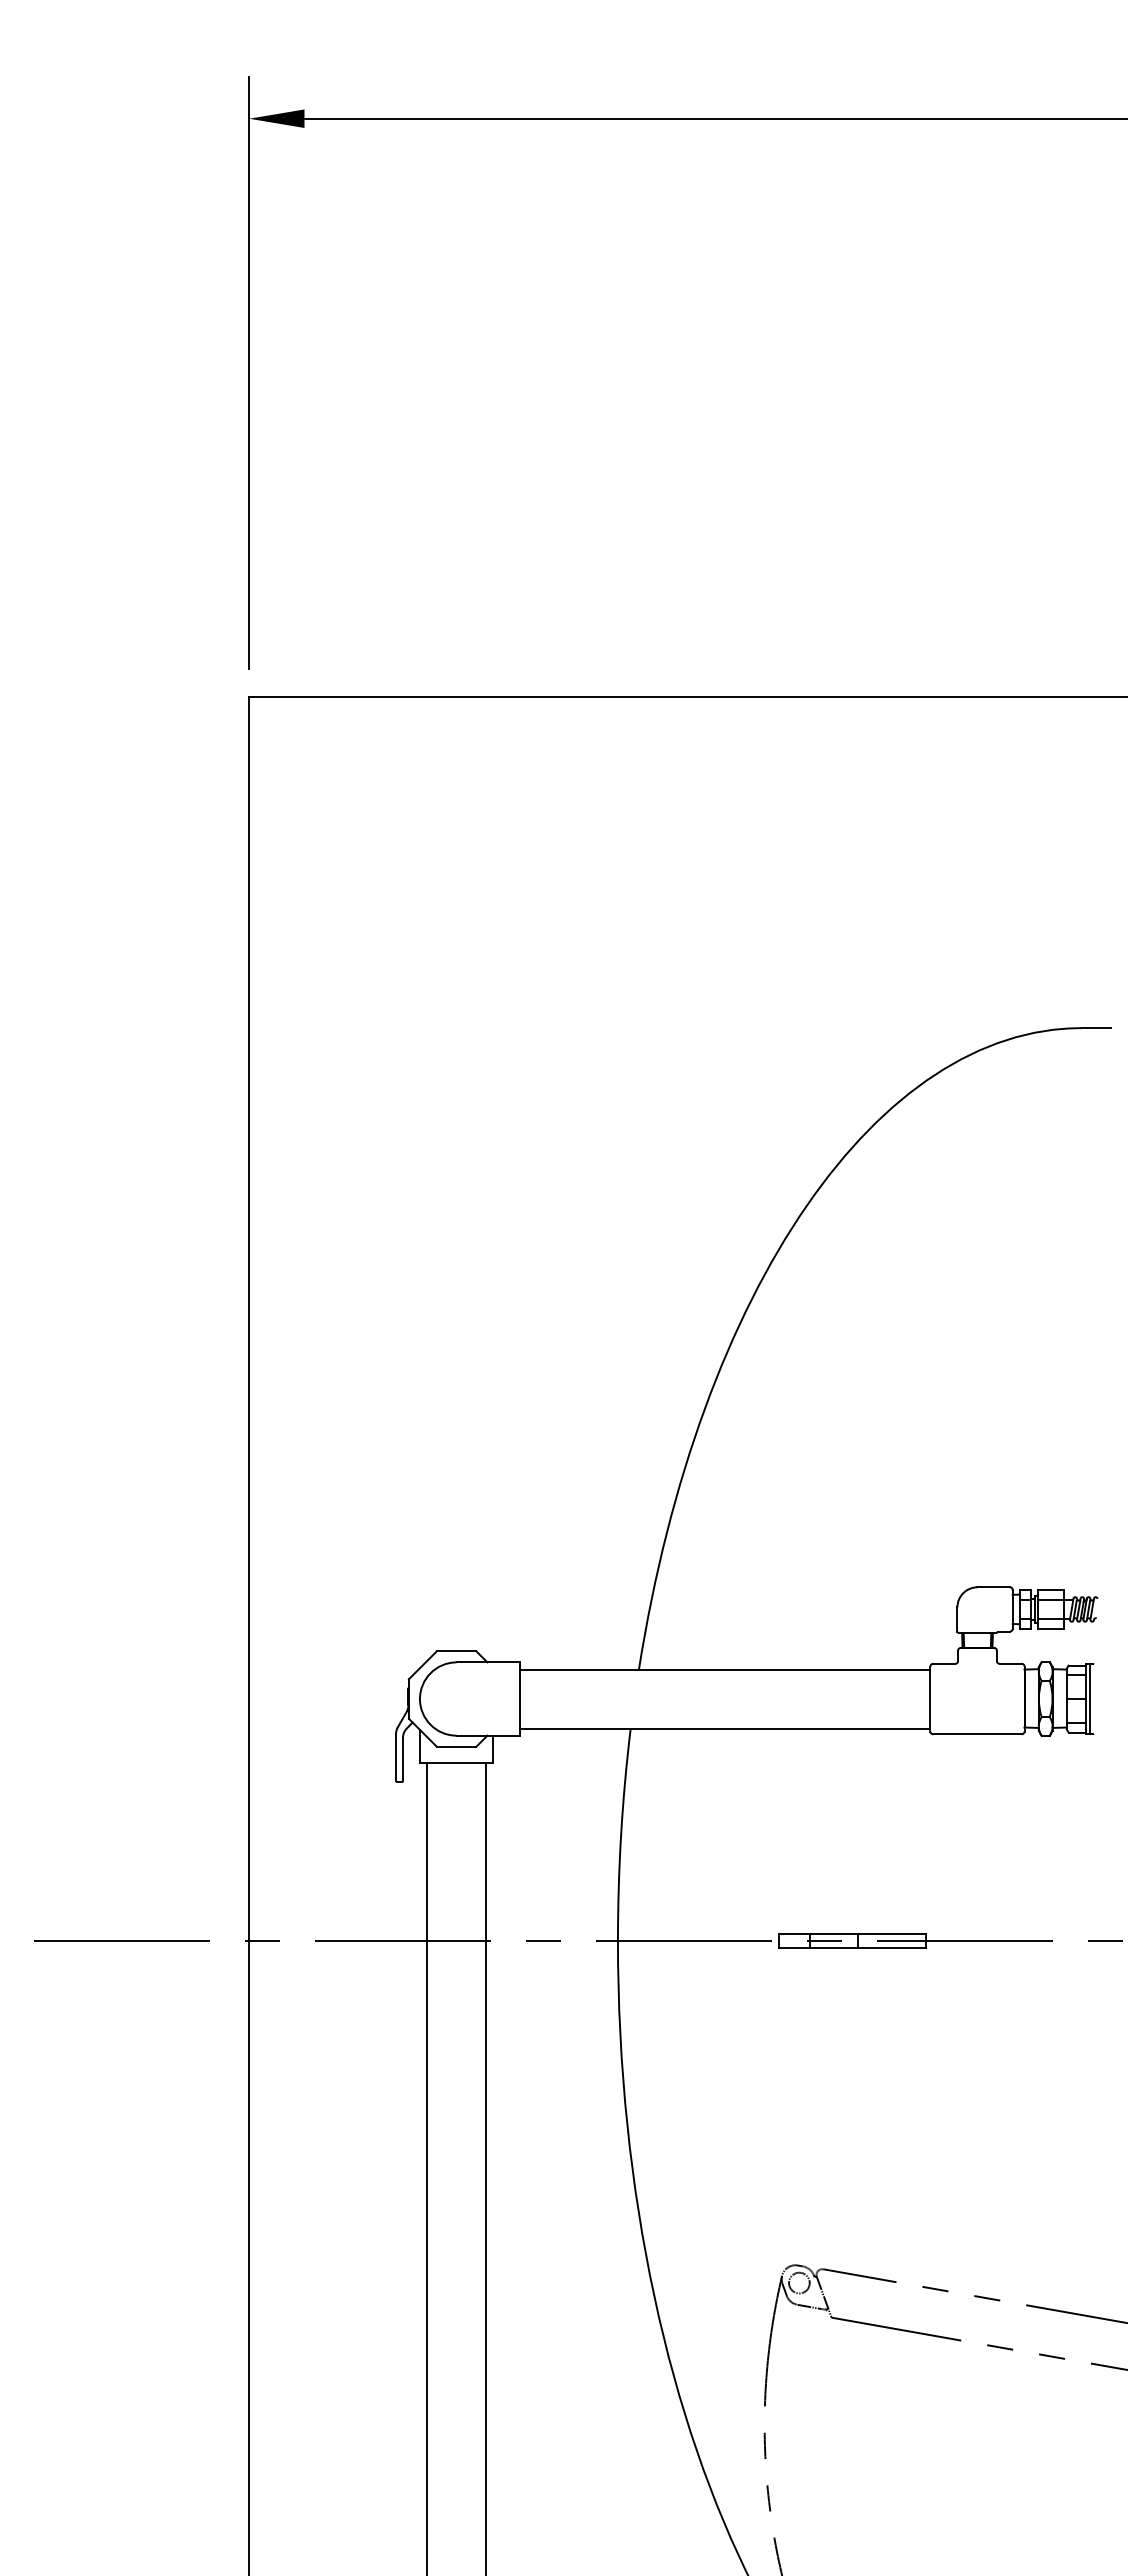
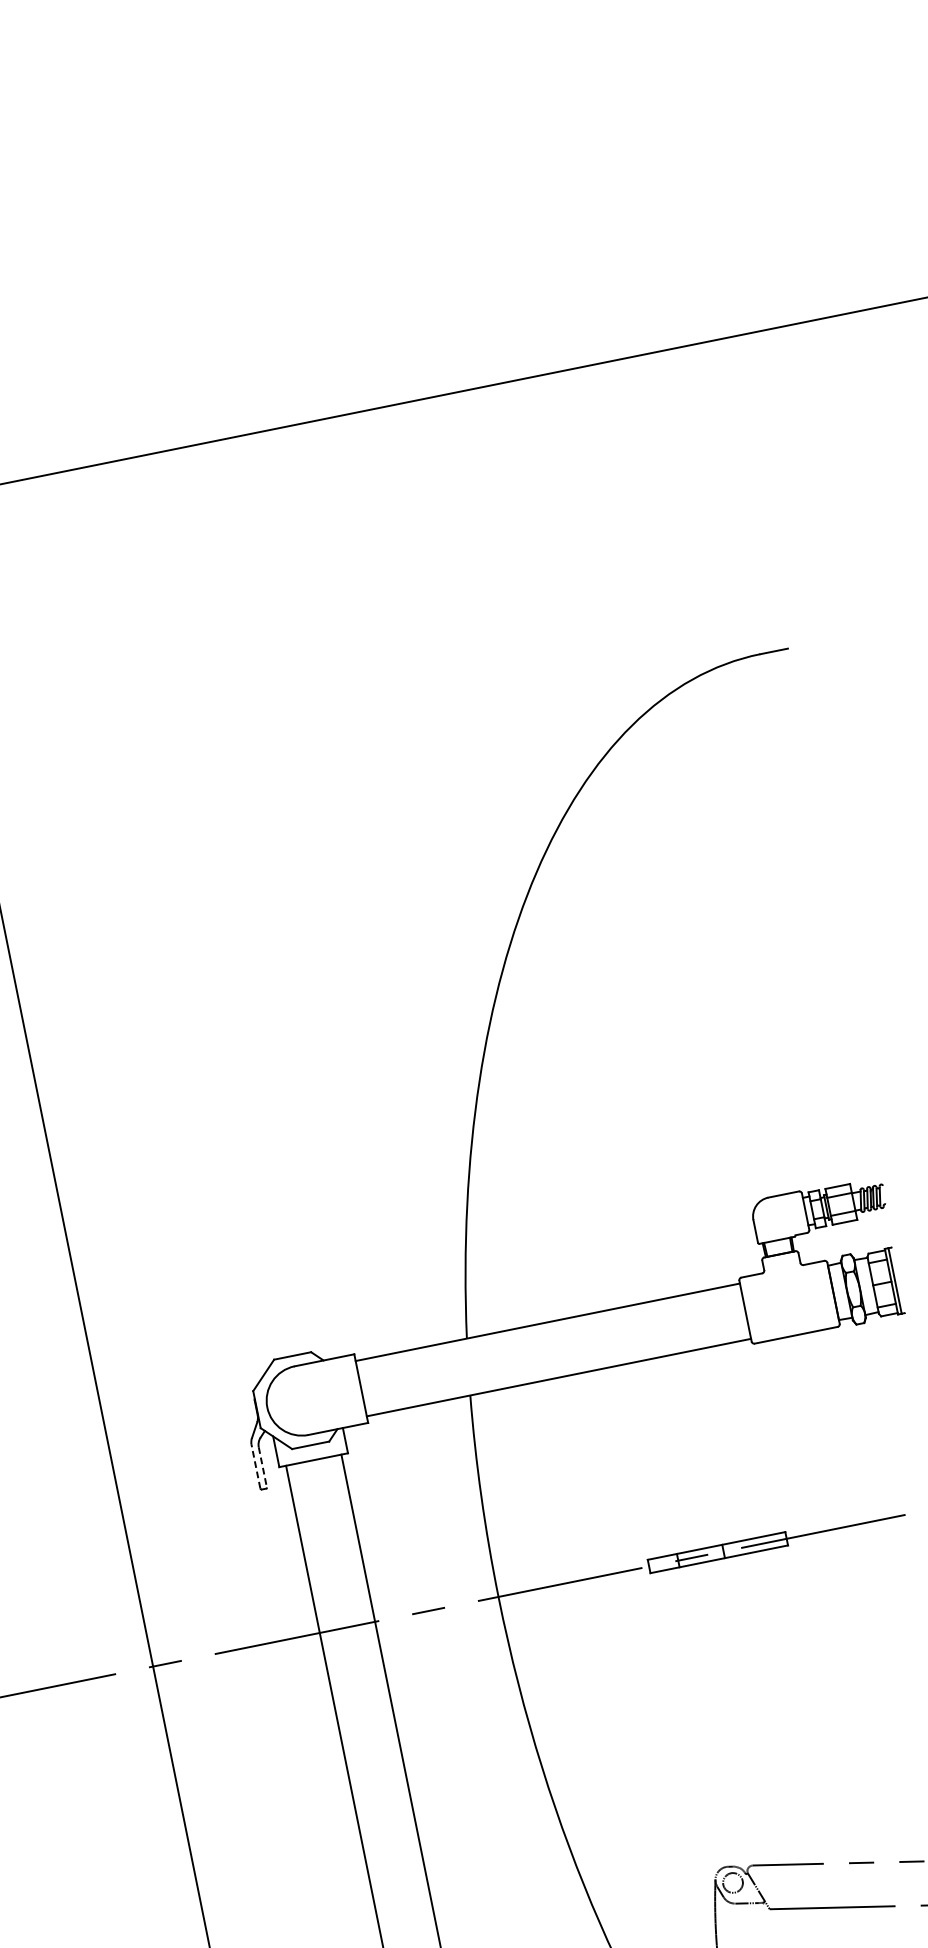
line: (396, 1756) -> (256, 1465), solid -> dashed
line: (402, 1759) -> (262, 1467), solid -> dashed

